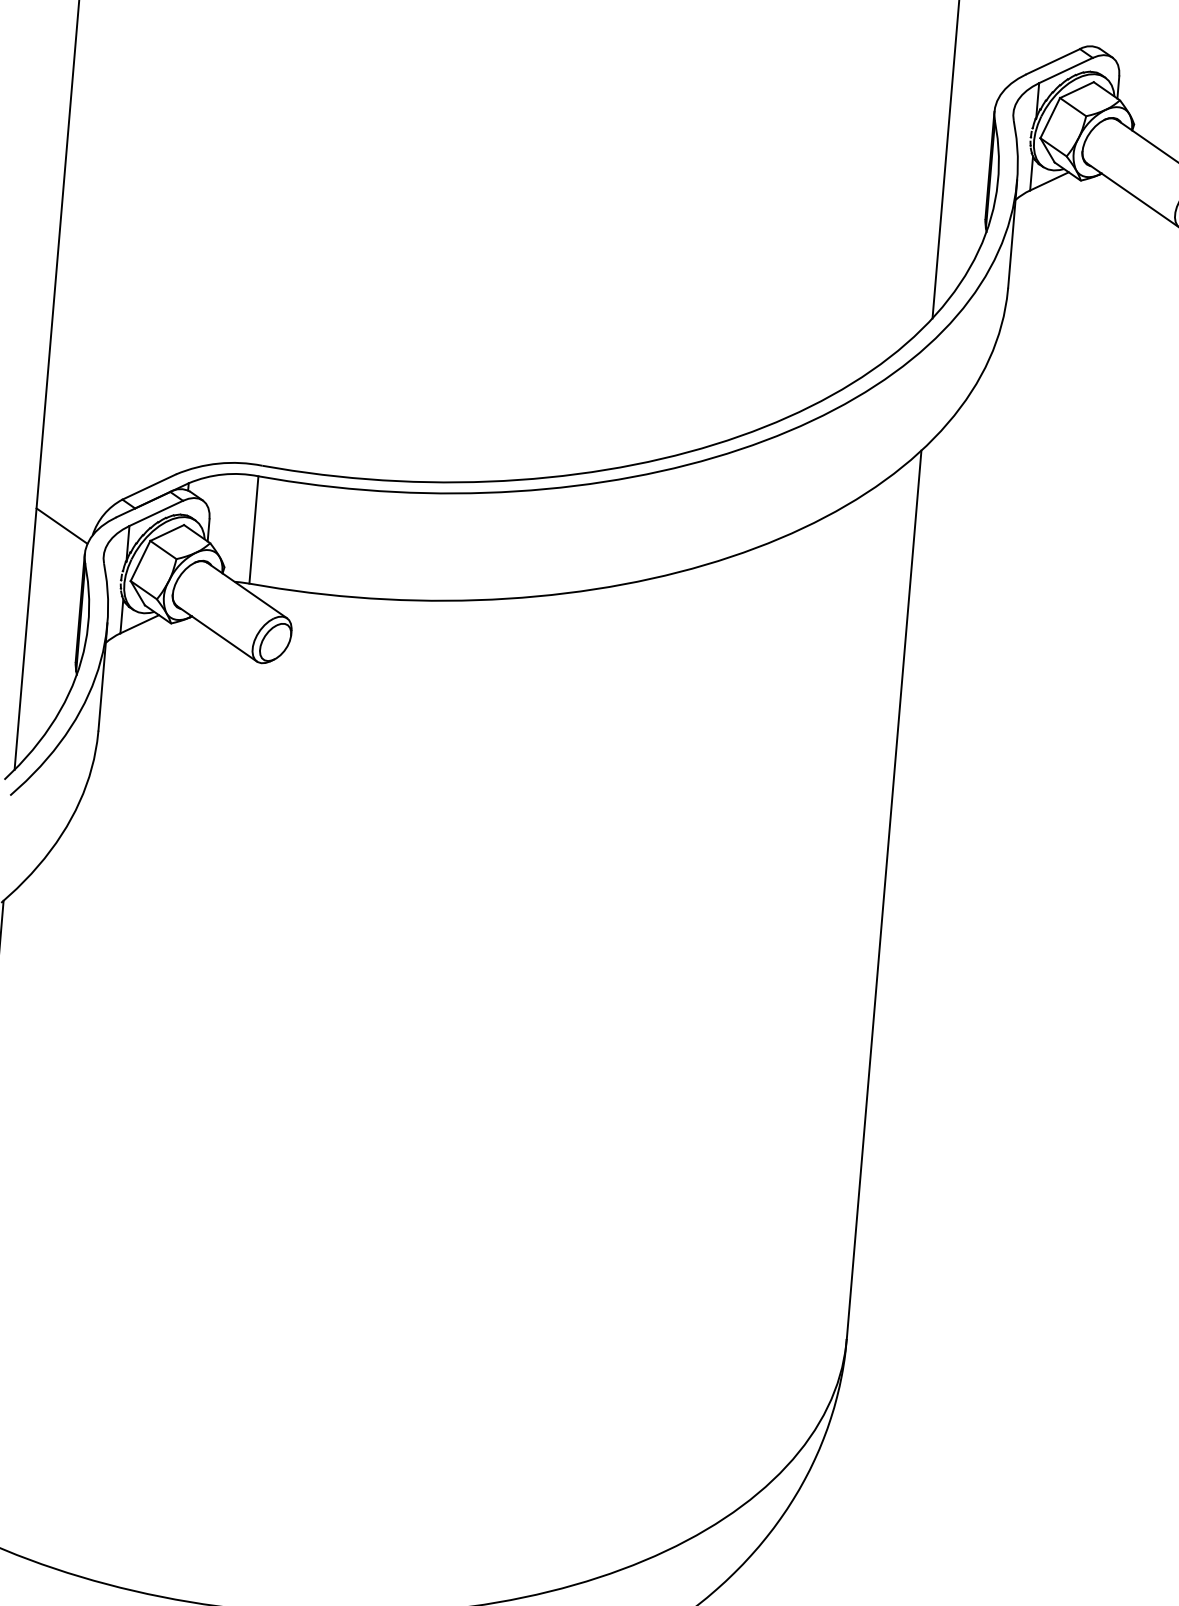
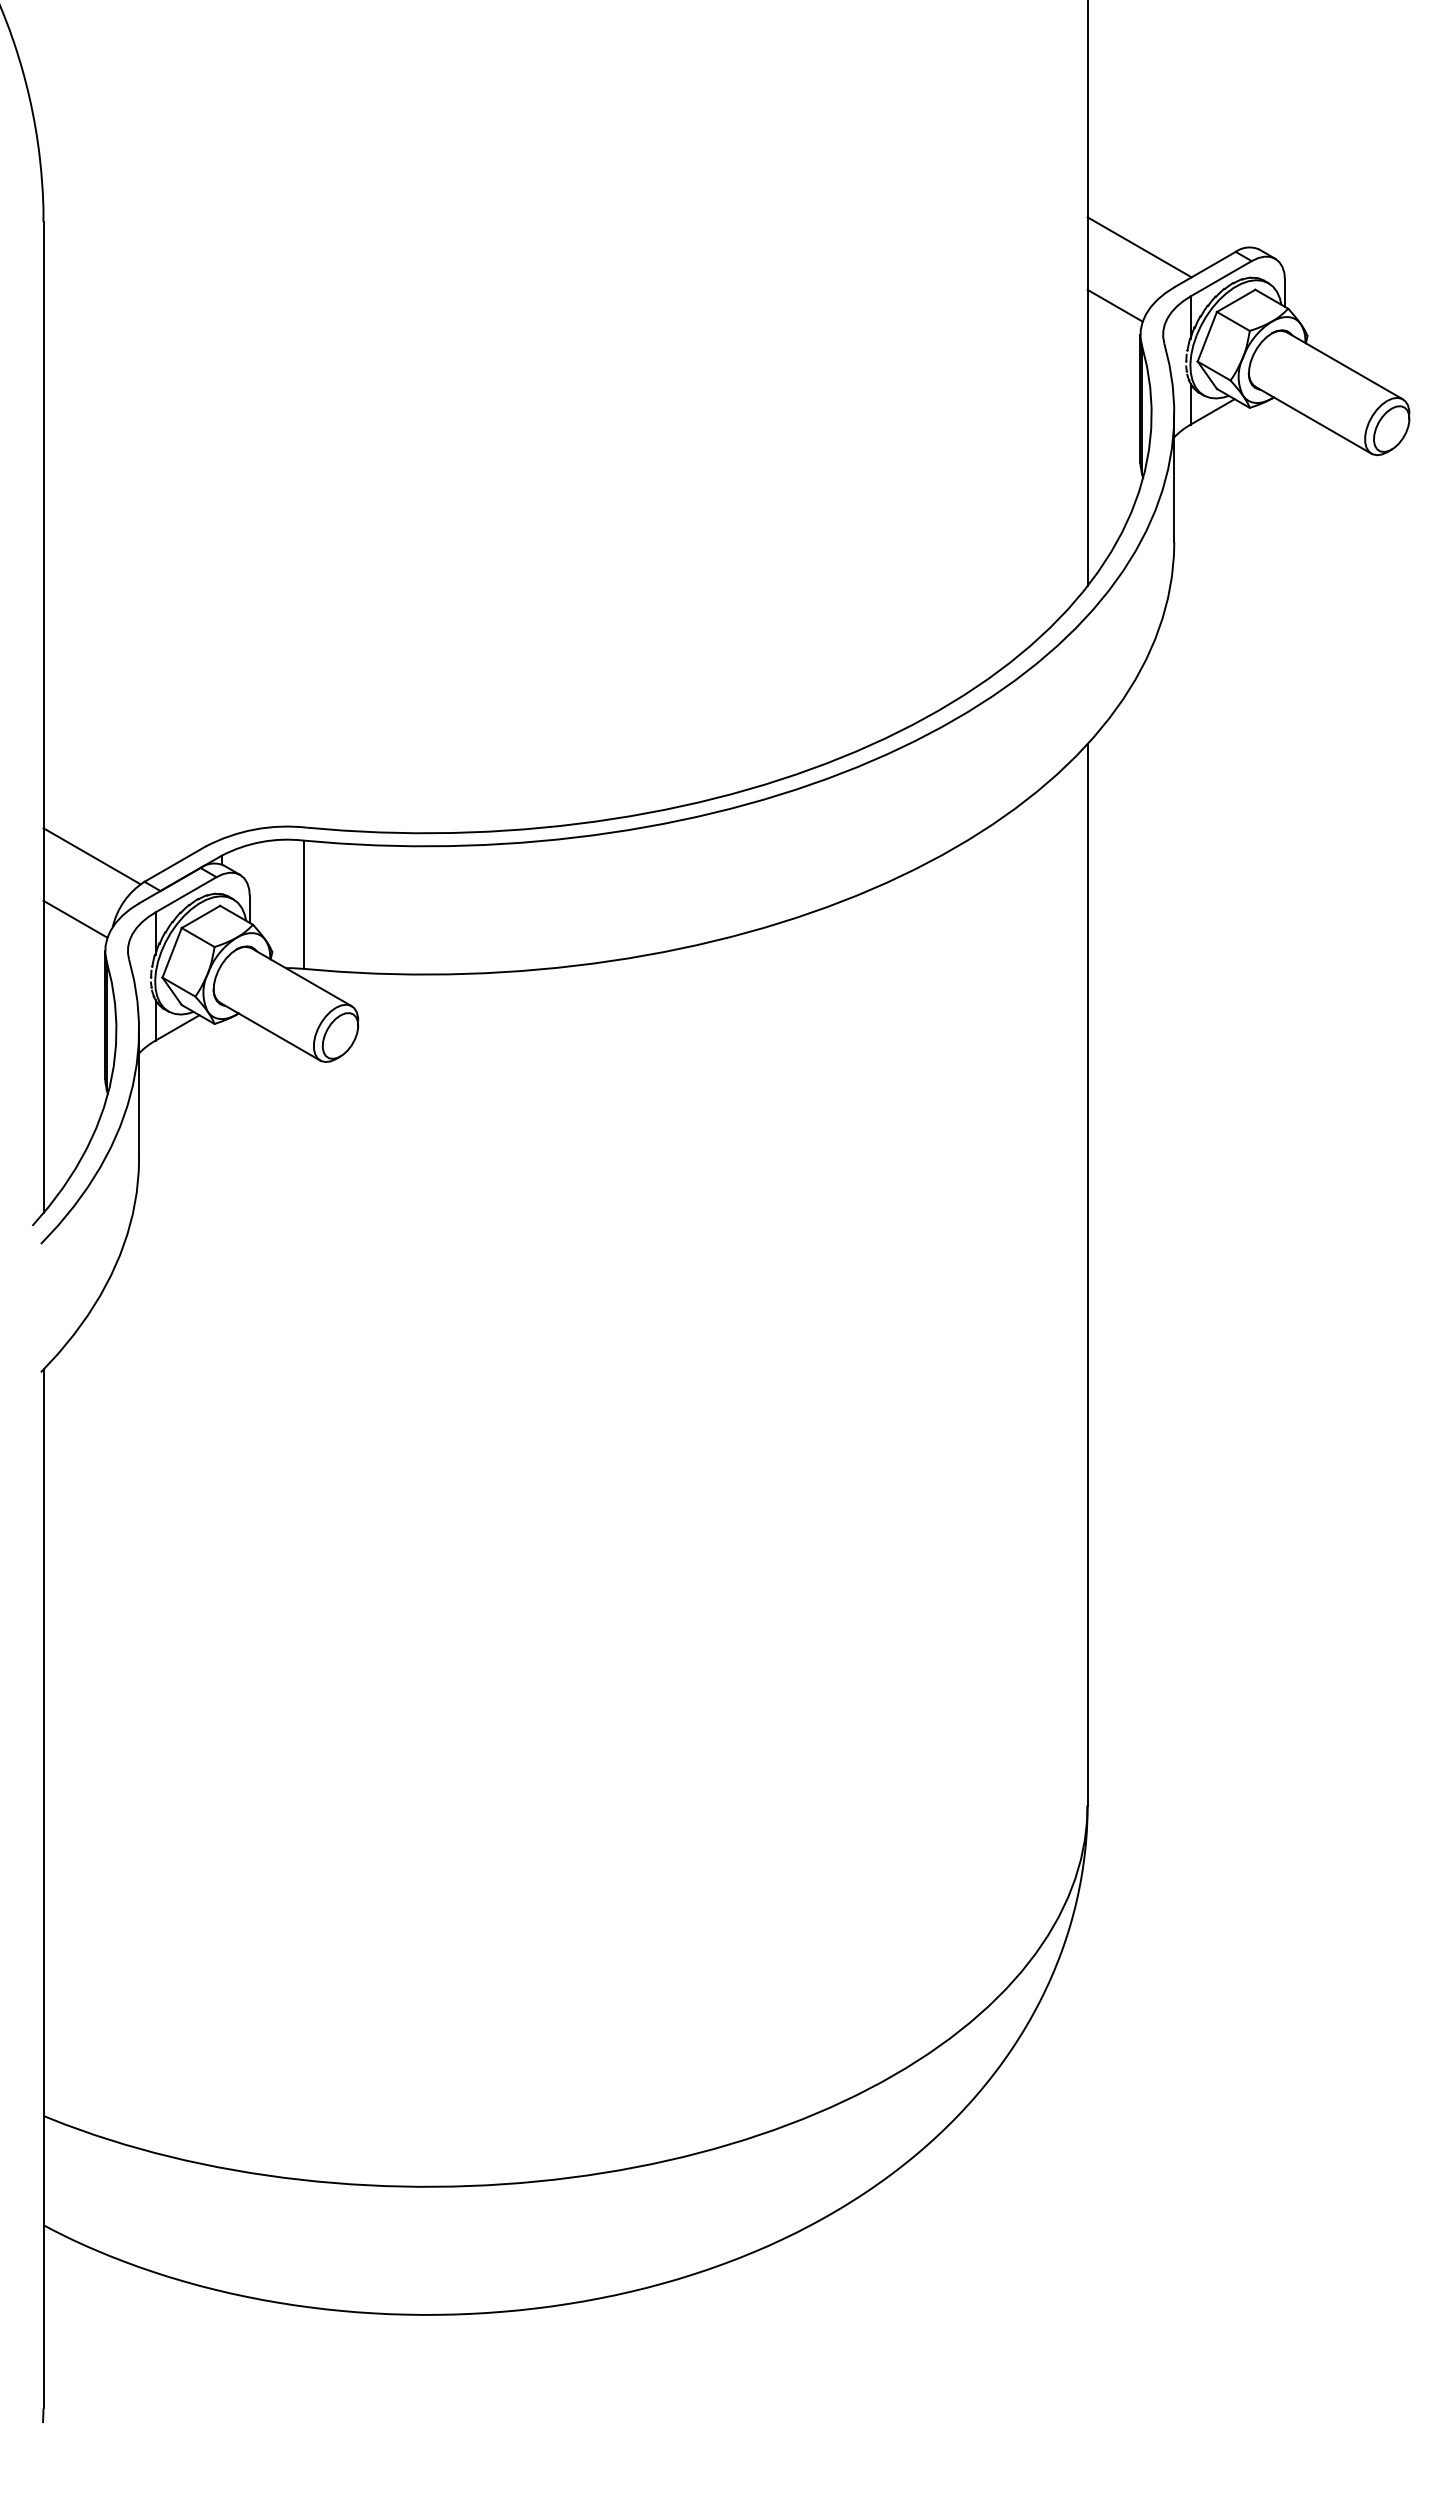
line: (999, 38) -> (1139, 247), added
line: (974, 85) -> (1114, 305), added
line: (79, 474) -> (91, 856), added

